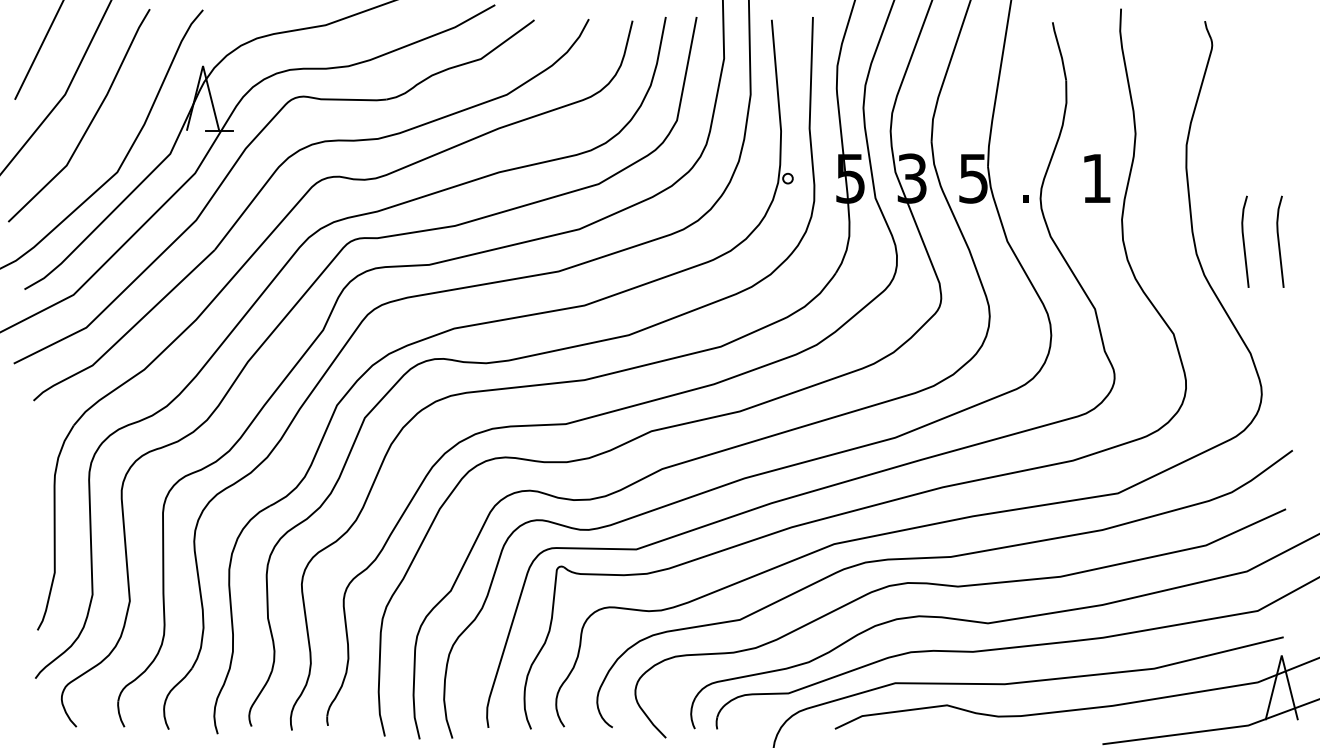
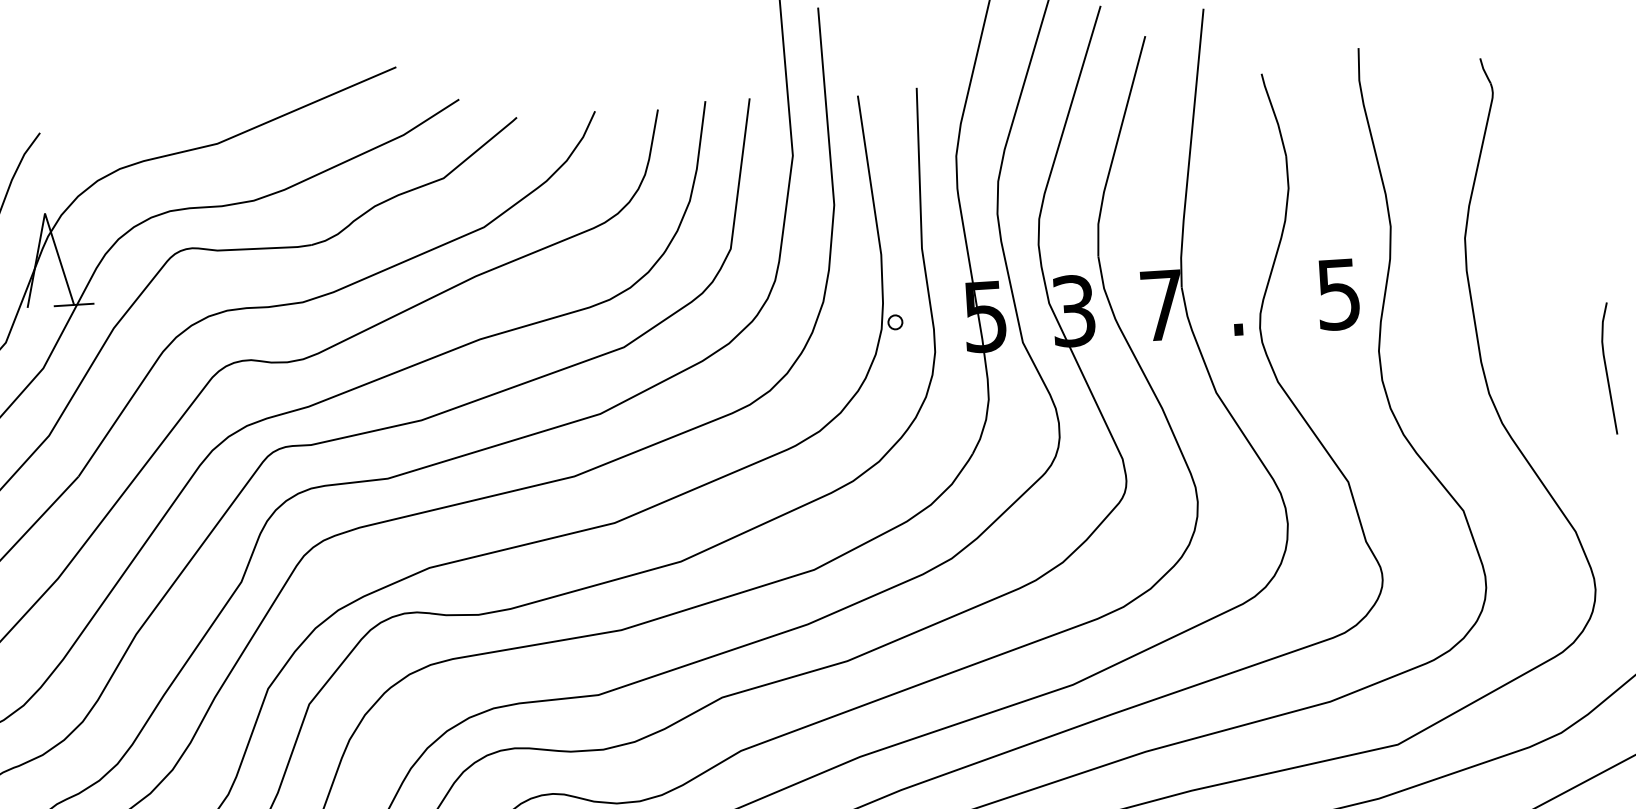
text: (973, 178) -> (1161, 305), 5 -> 7
text: (1096, 178) -> (1338, 294), 1 -> 5
line: (1244, 241) -> (1556, 371), removed

